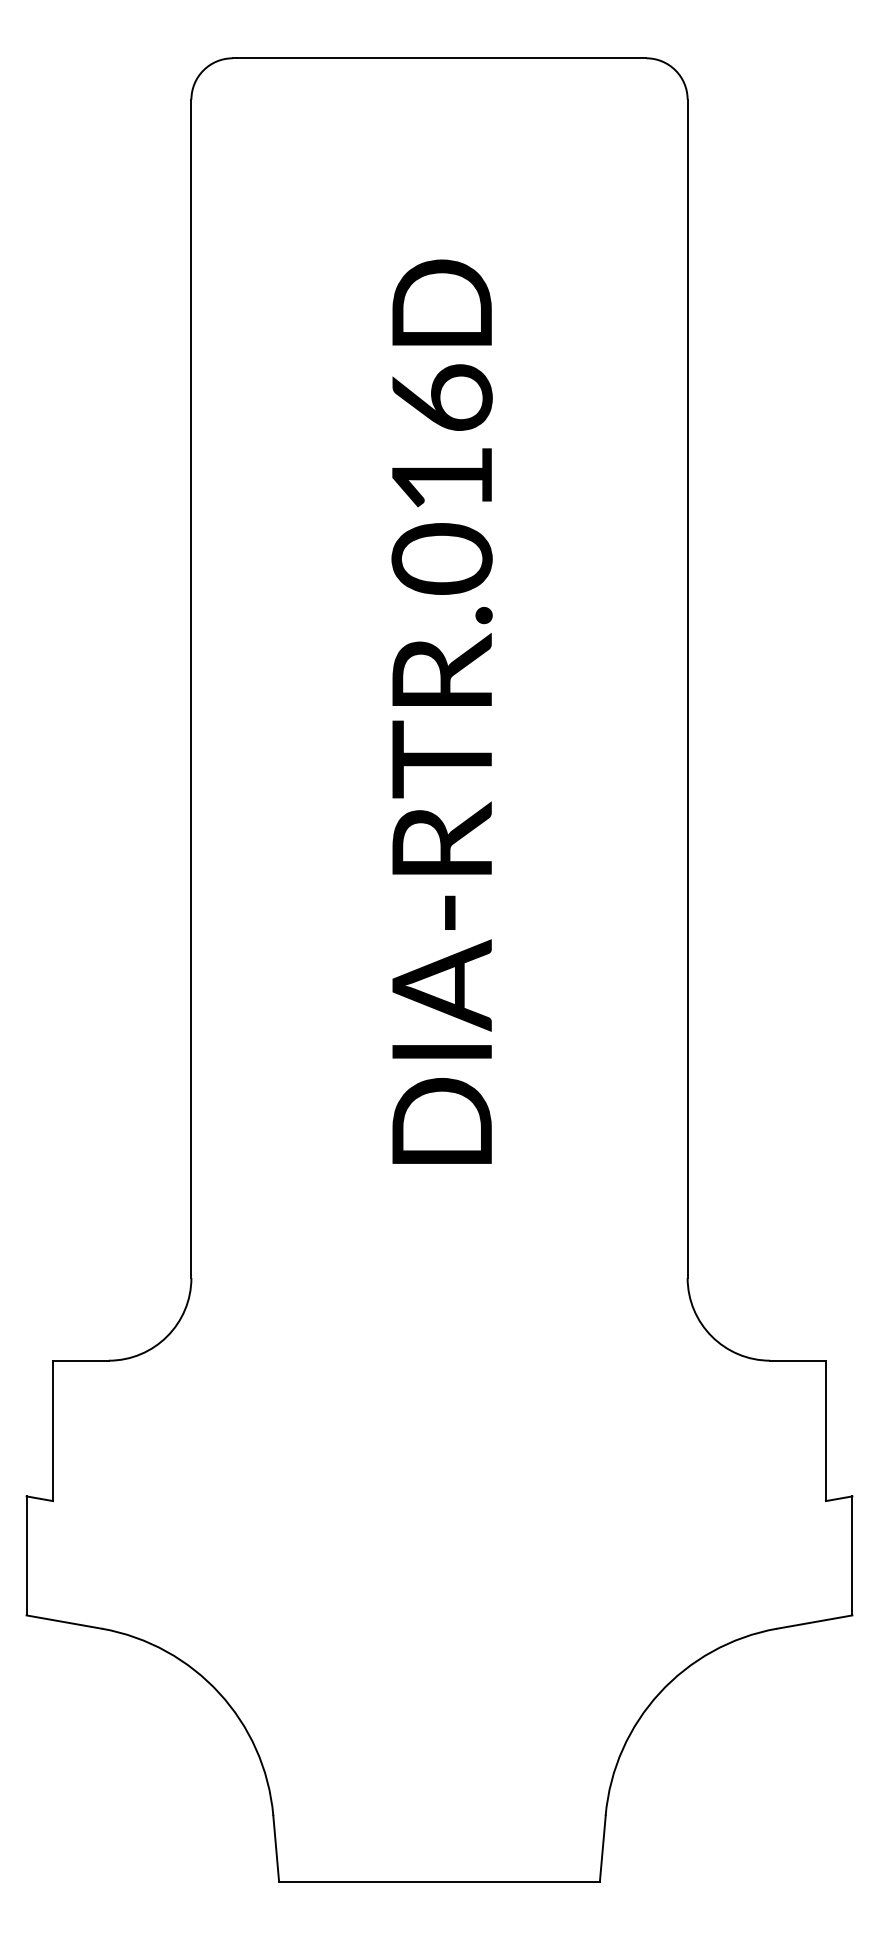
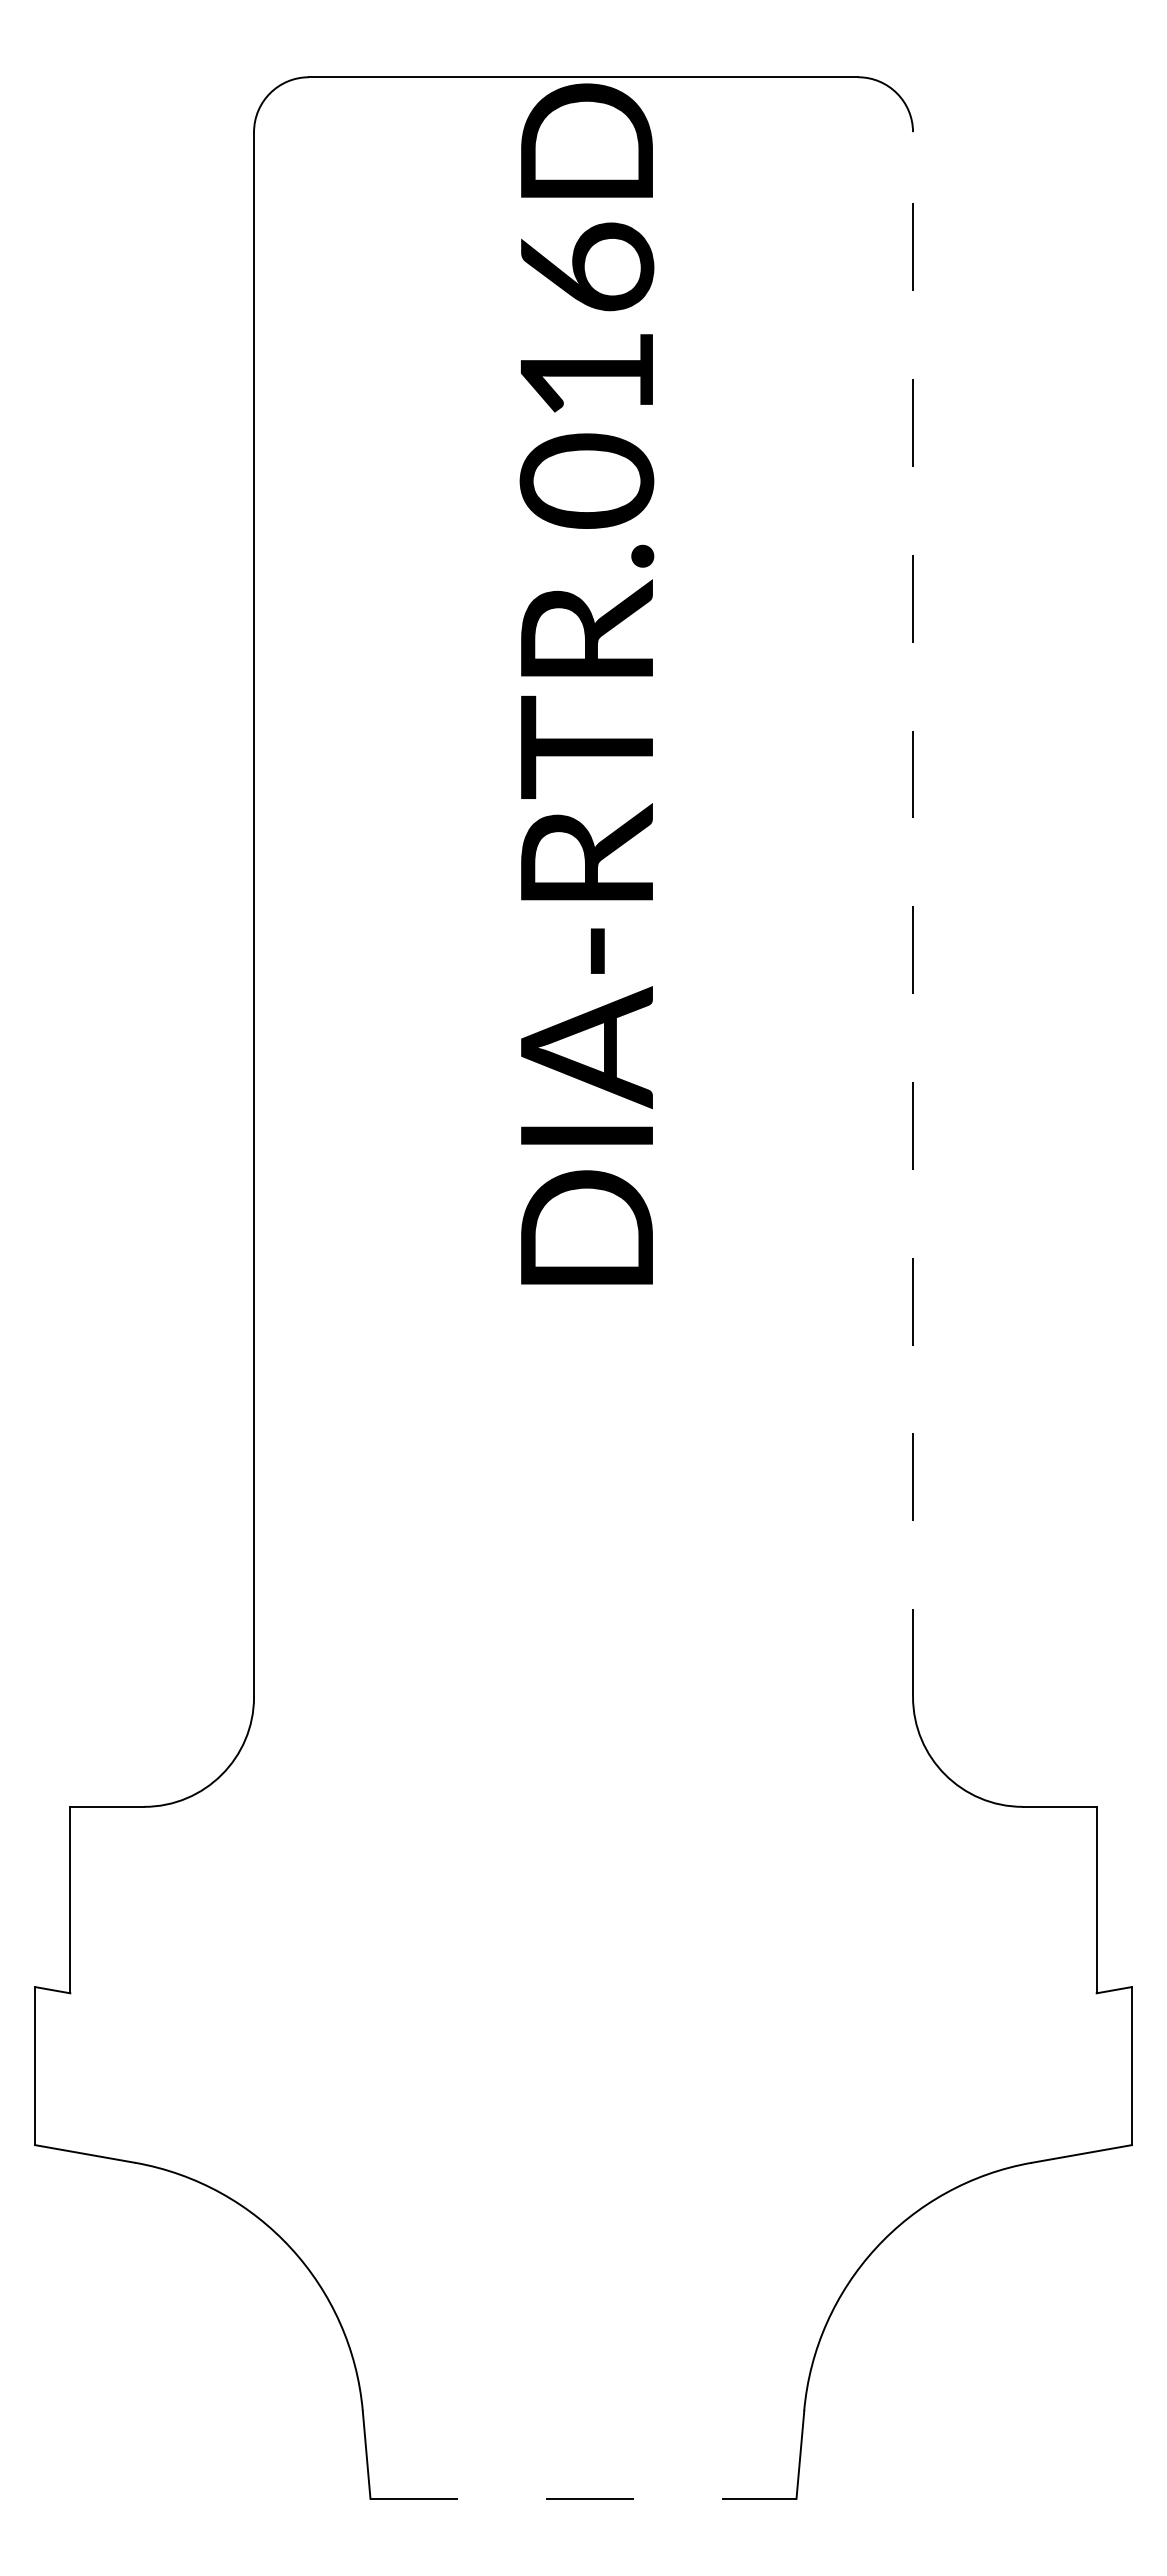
line: (687, 688) -> (913, 914), solid -> dashed
text: (441, 711) -> (586, 683), moved
line: (439, 1881) -> (583, 2498), solid -> dashed

